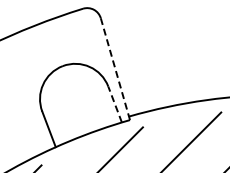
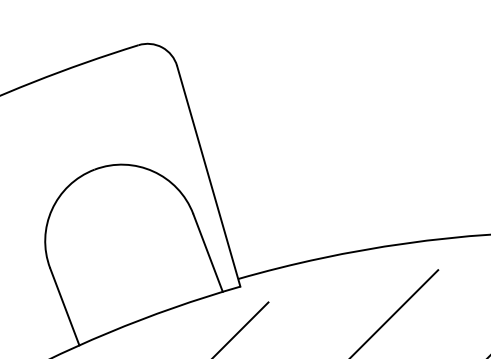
line: (115, 69) -> (208, 176), dashed -> solid
line: (114, 104) -> (206, 252), dashed -> solid

